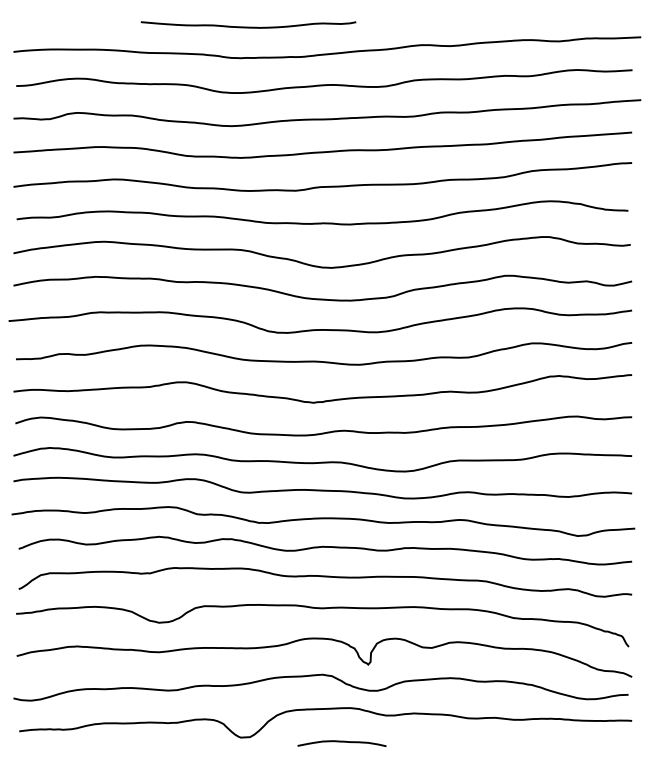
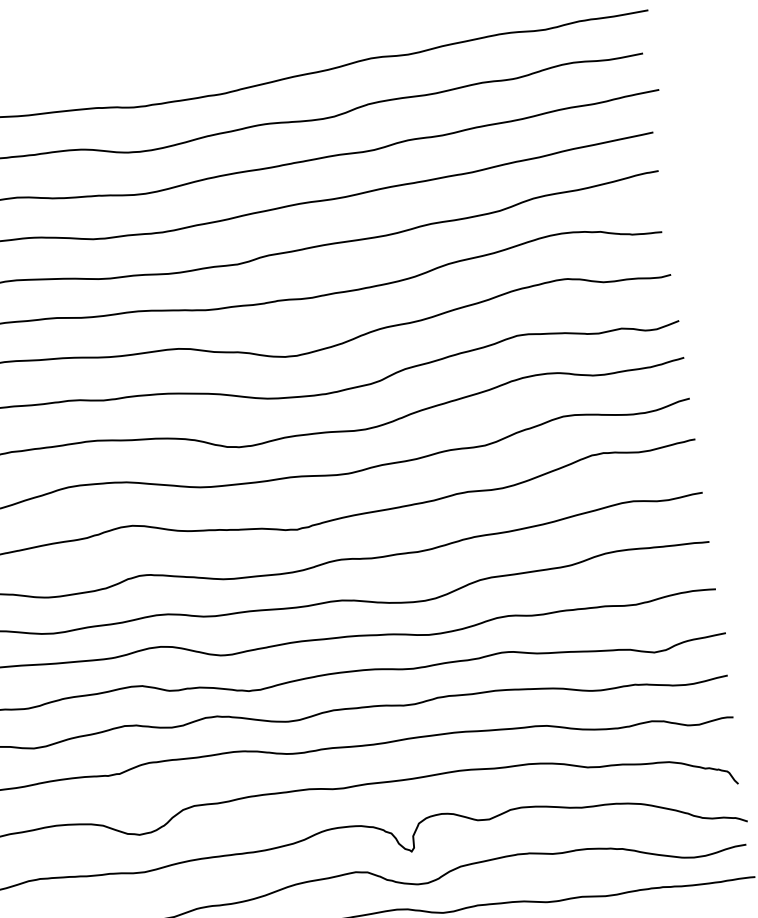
curve: (248, 26) -> (149, 64), removed

